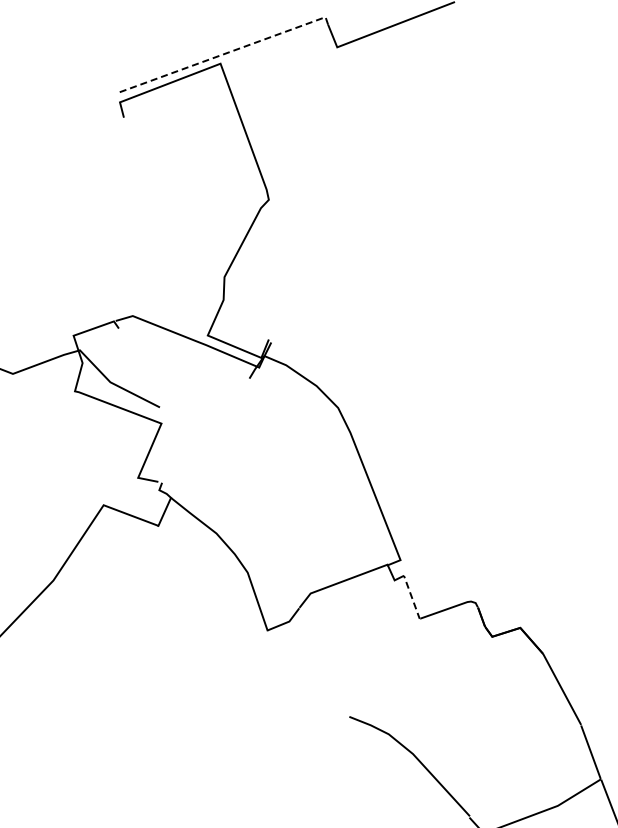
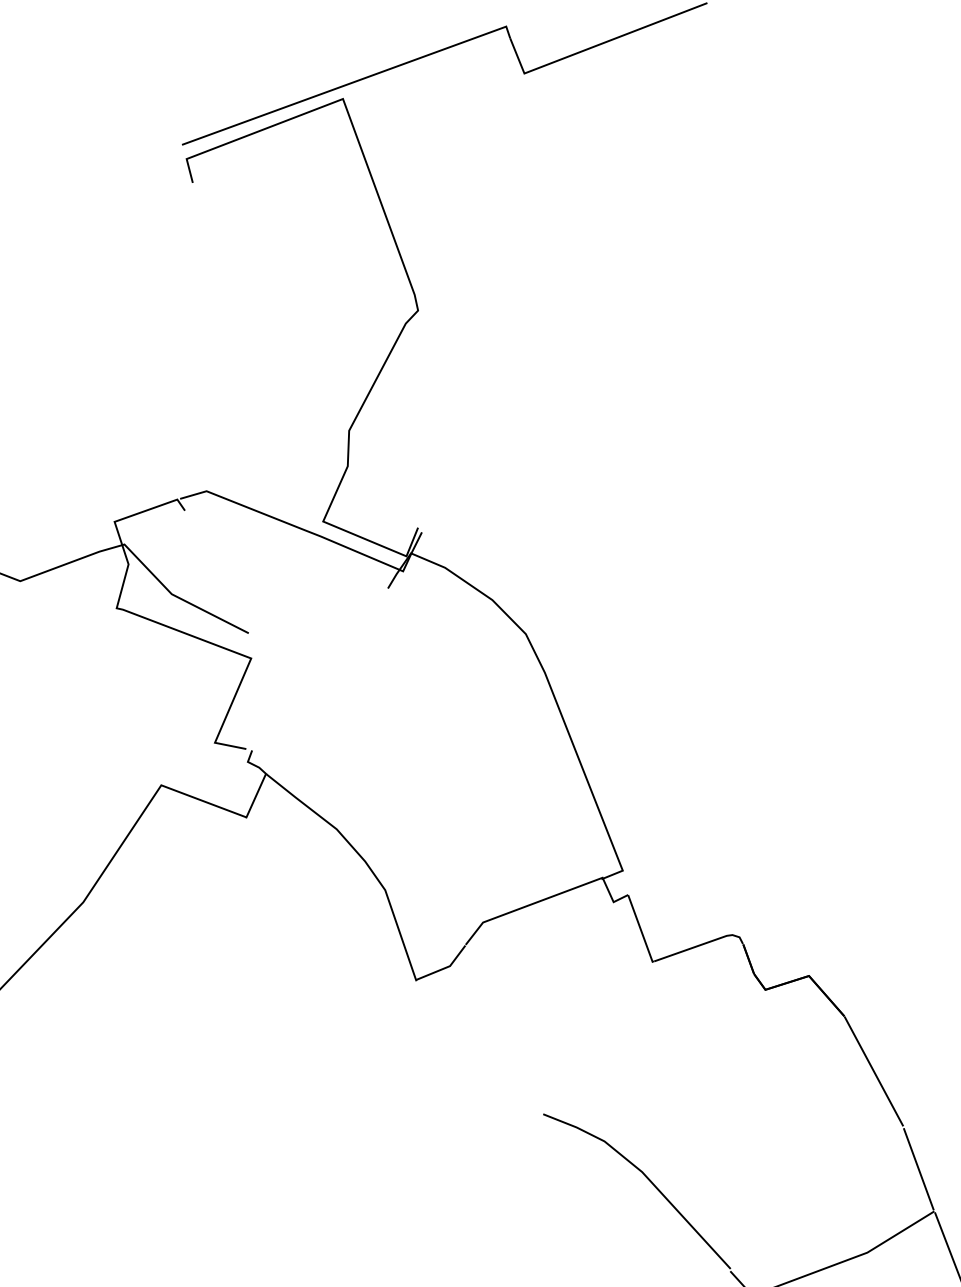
line: (225, 53) -> (350, 83), dashed -> solid
line: (412, 598) -> (641, 930), dashed -> solid

